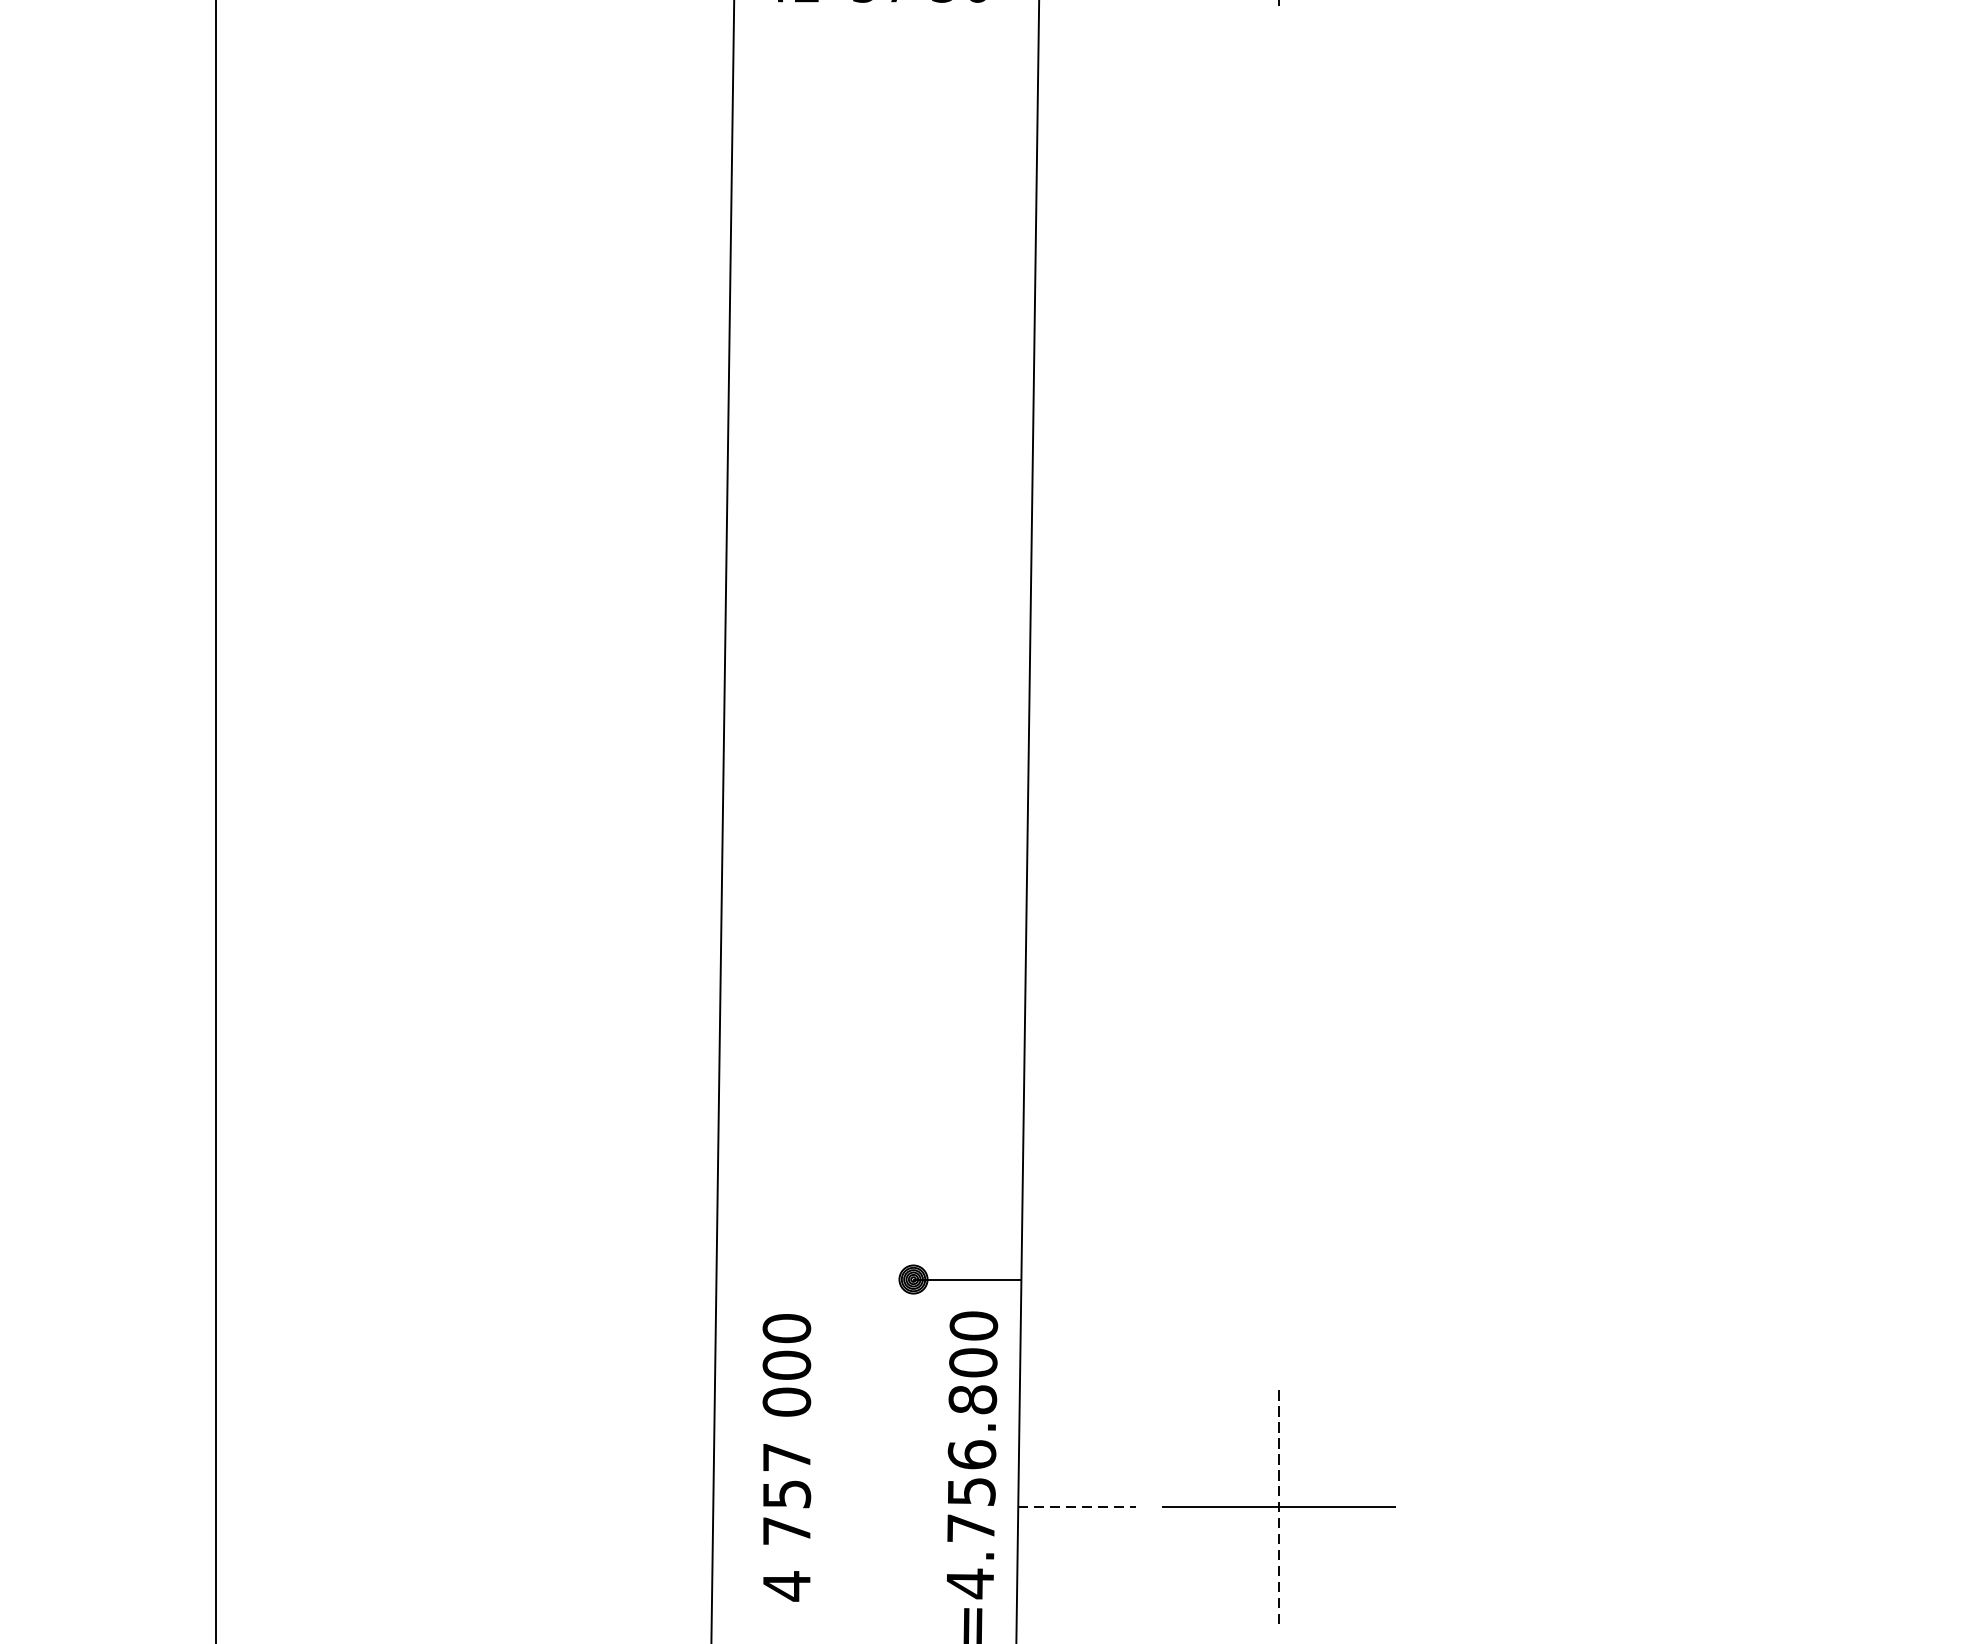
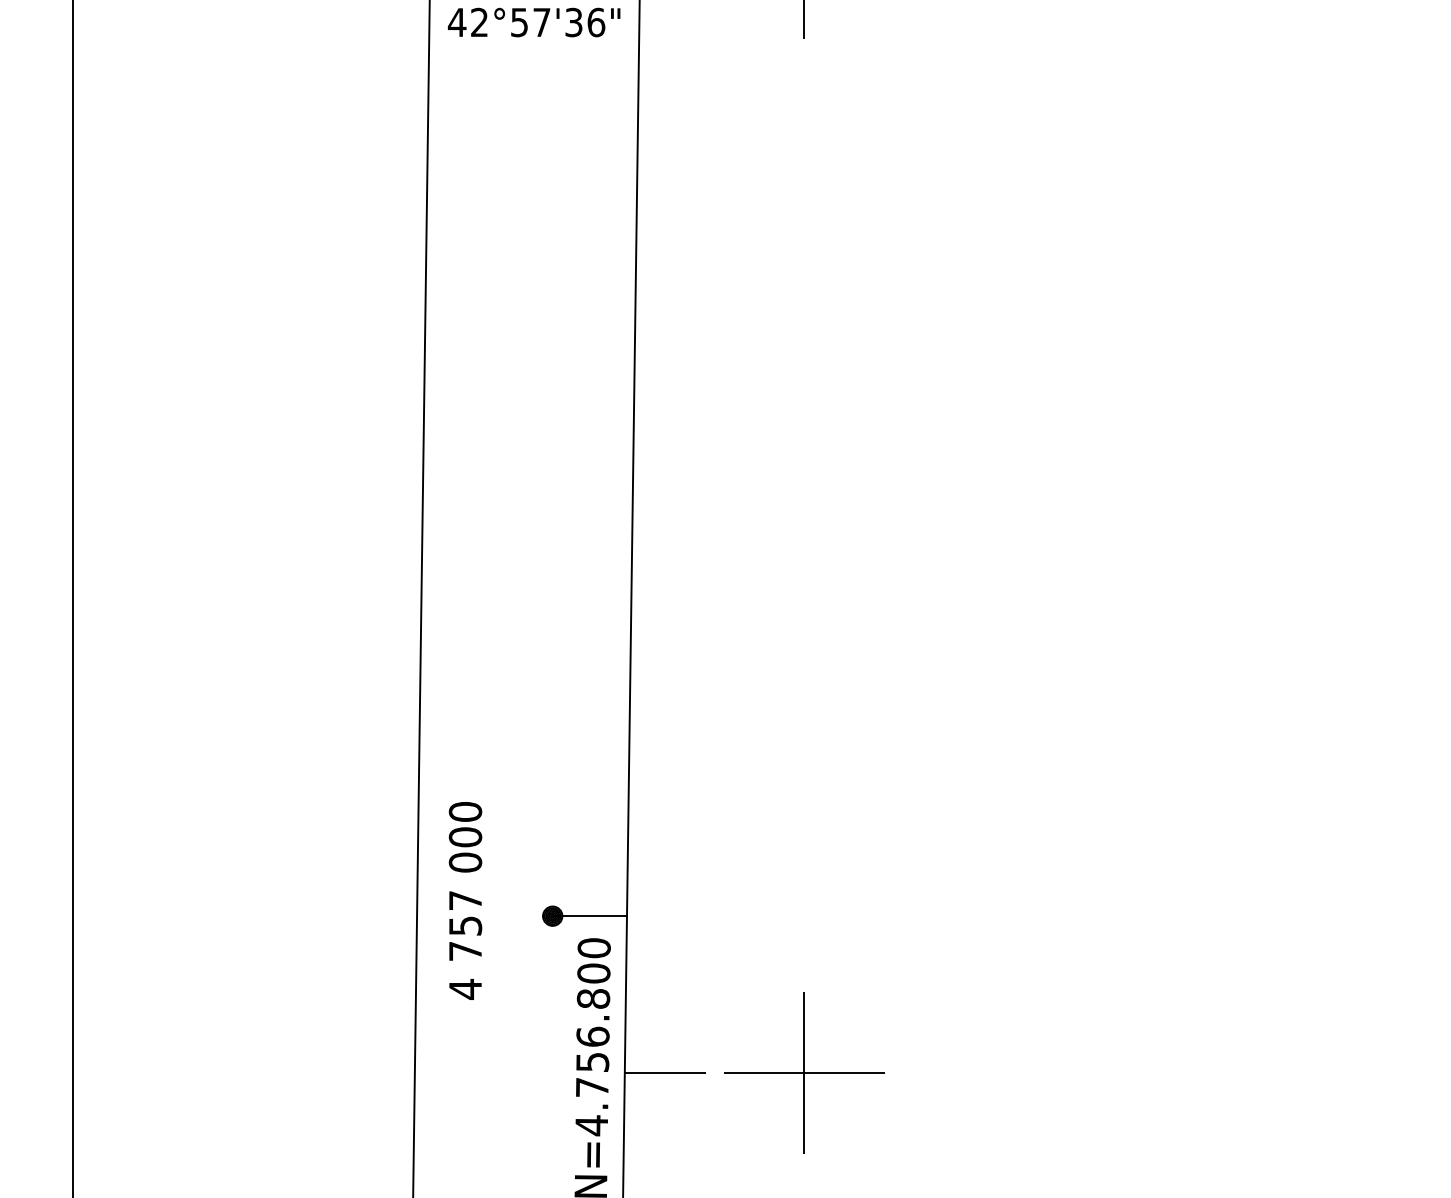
text: (786, 1457) -> (465, 900), moved
line: (1077, 1506) -> (665, 1072), dashed -> solid
line: (1279, 1506) -> (804, 1072), dashed -> solid

